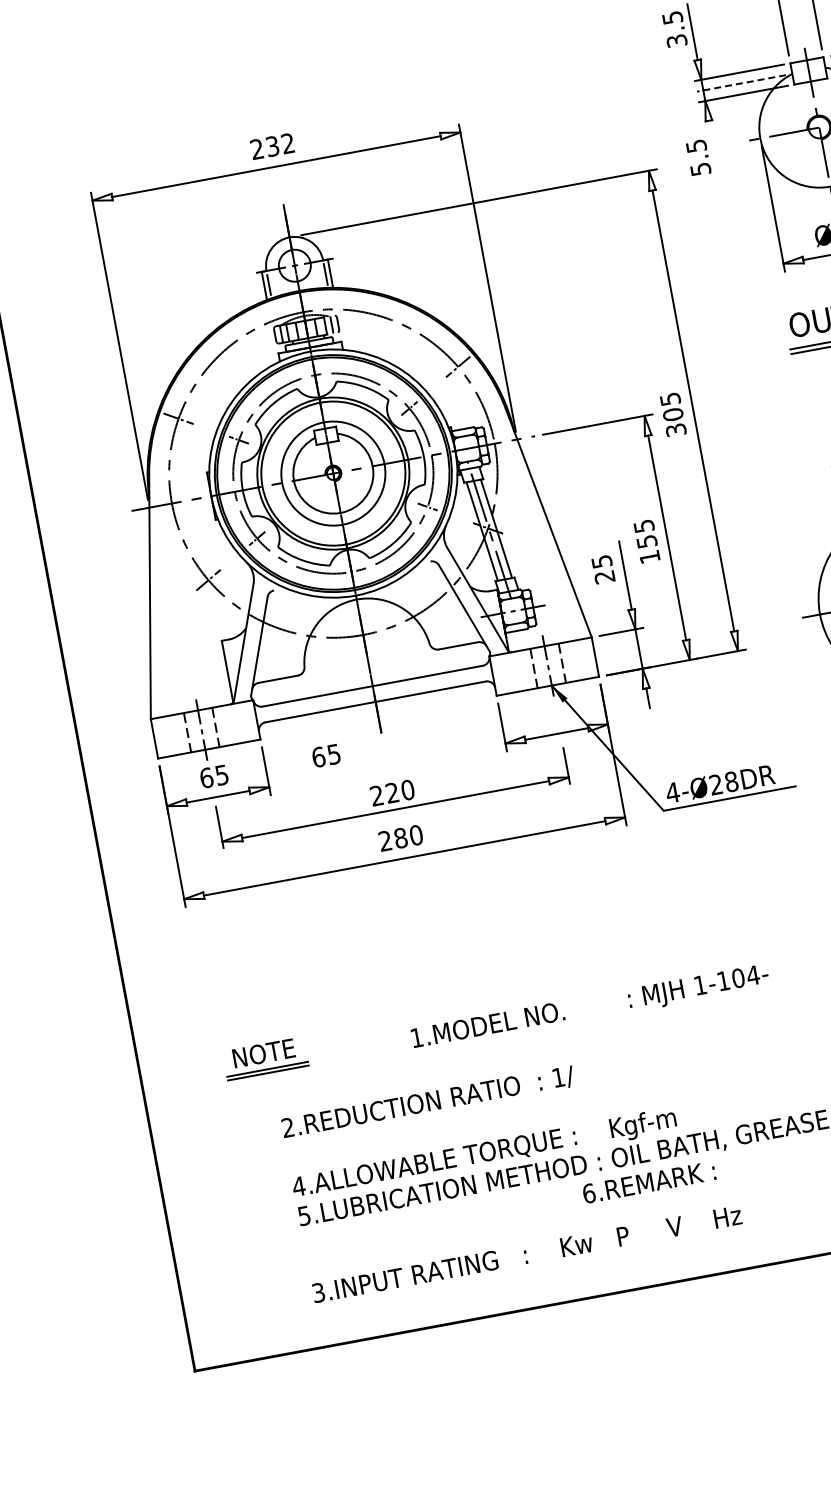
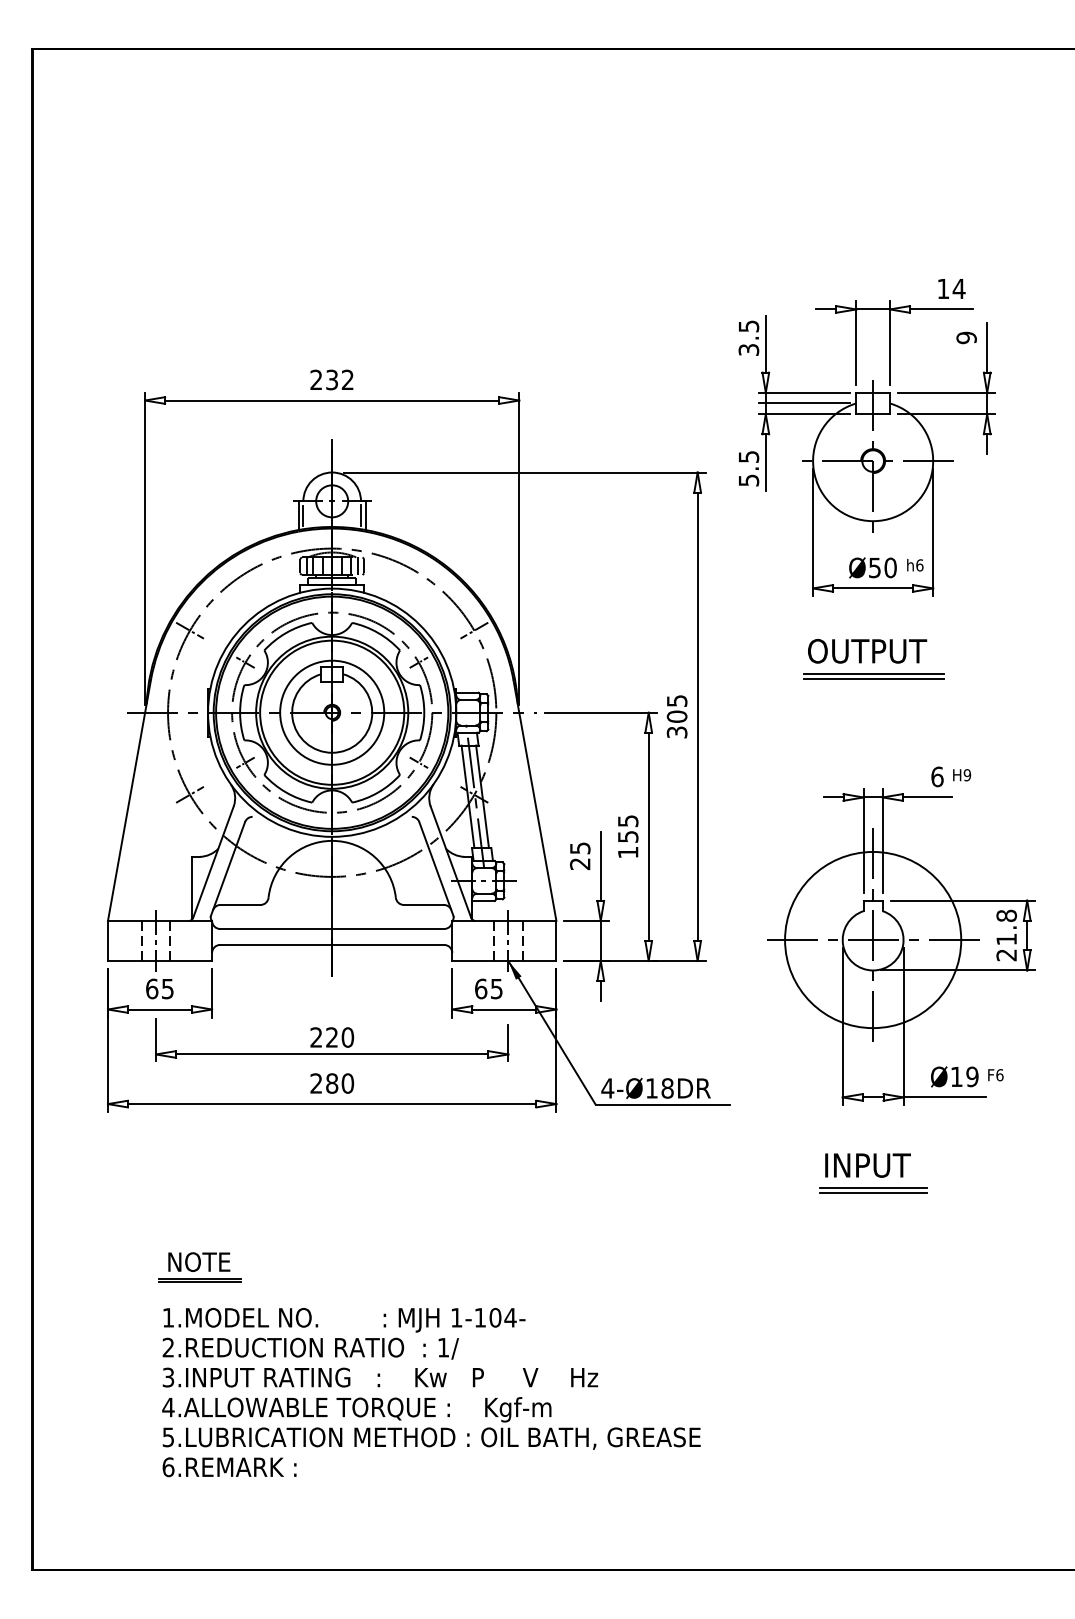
line: (741, 83) -> (804, 403), dashed -> solid
line: (713, 148) -> (765, 462), added
text: (325, 755) -> (488, 988), moved
text: (715, 784) -> (651, 1088), 4-Ø28DR -> 4-Ø18DR
text: (590, 1008) -> (344, 1320), moved
part: (265, 1058) -> (199, 1267), moved
text: (649, 1182) -> (229, 1467), moved
text: (527, 1254) -> (380, 1377), moved

